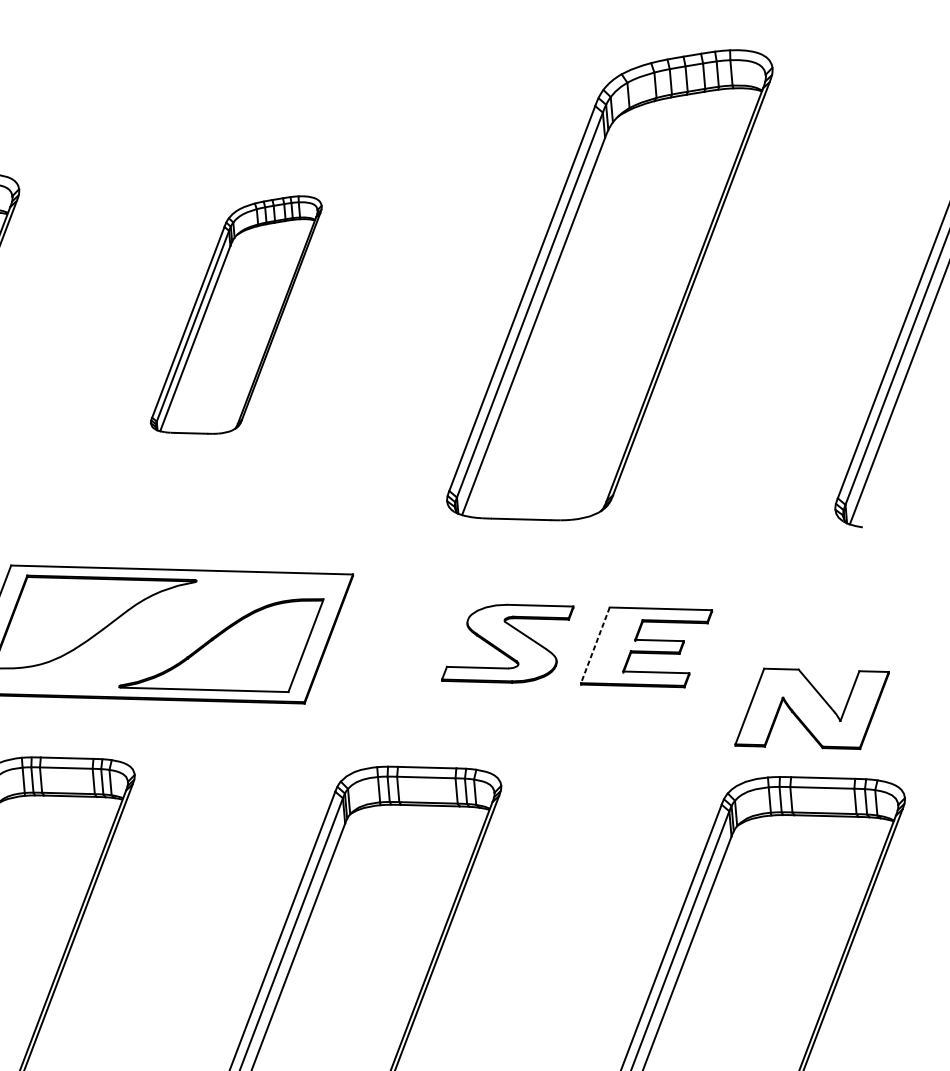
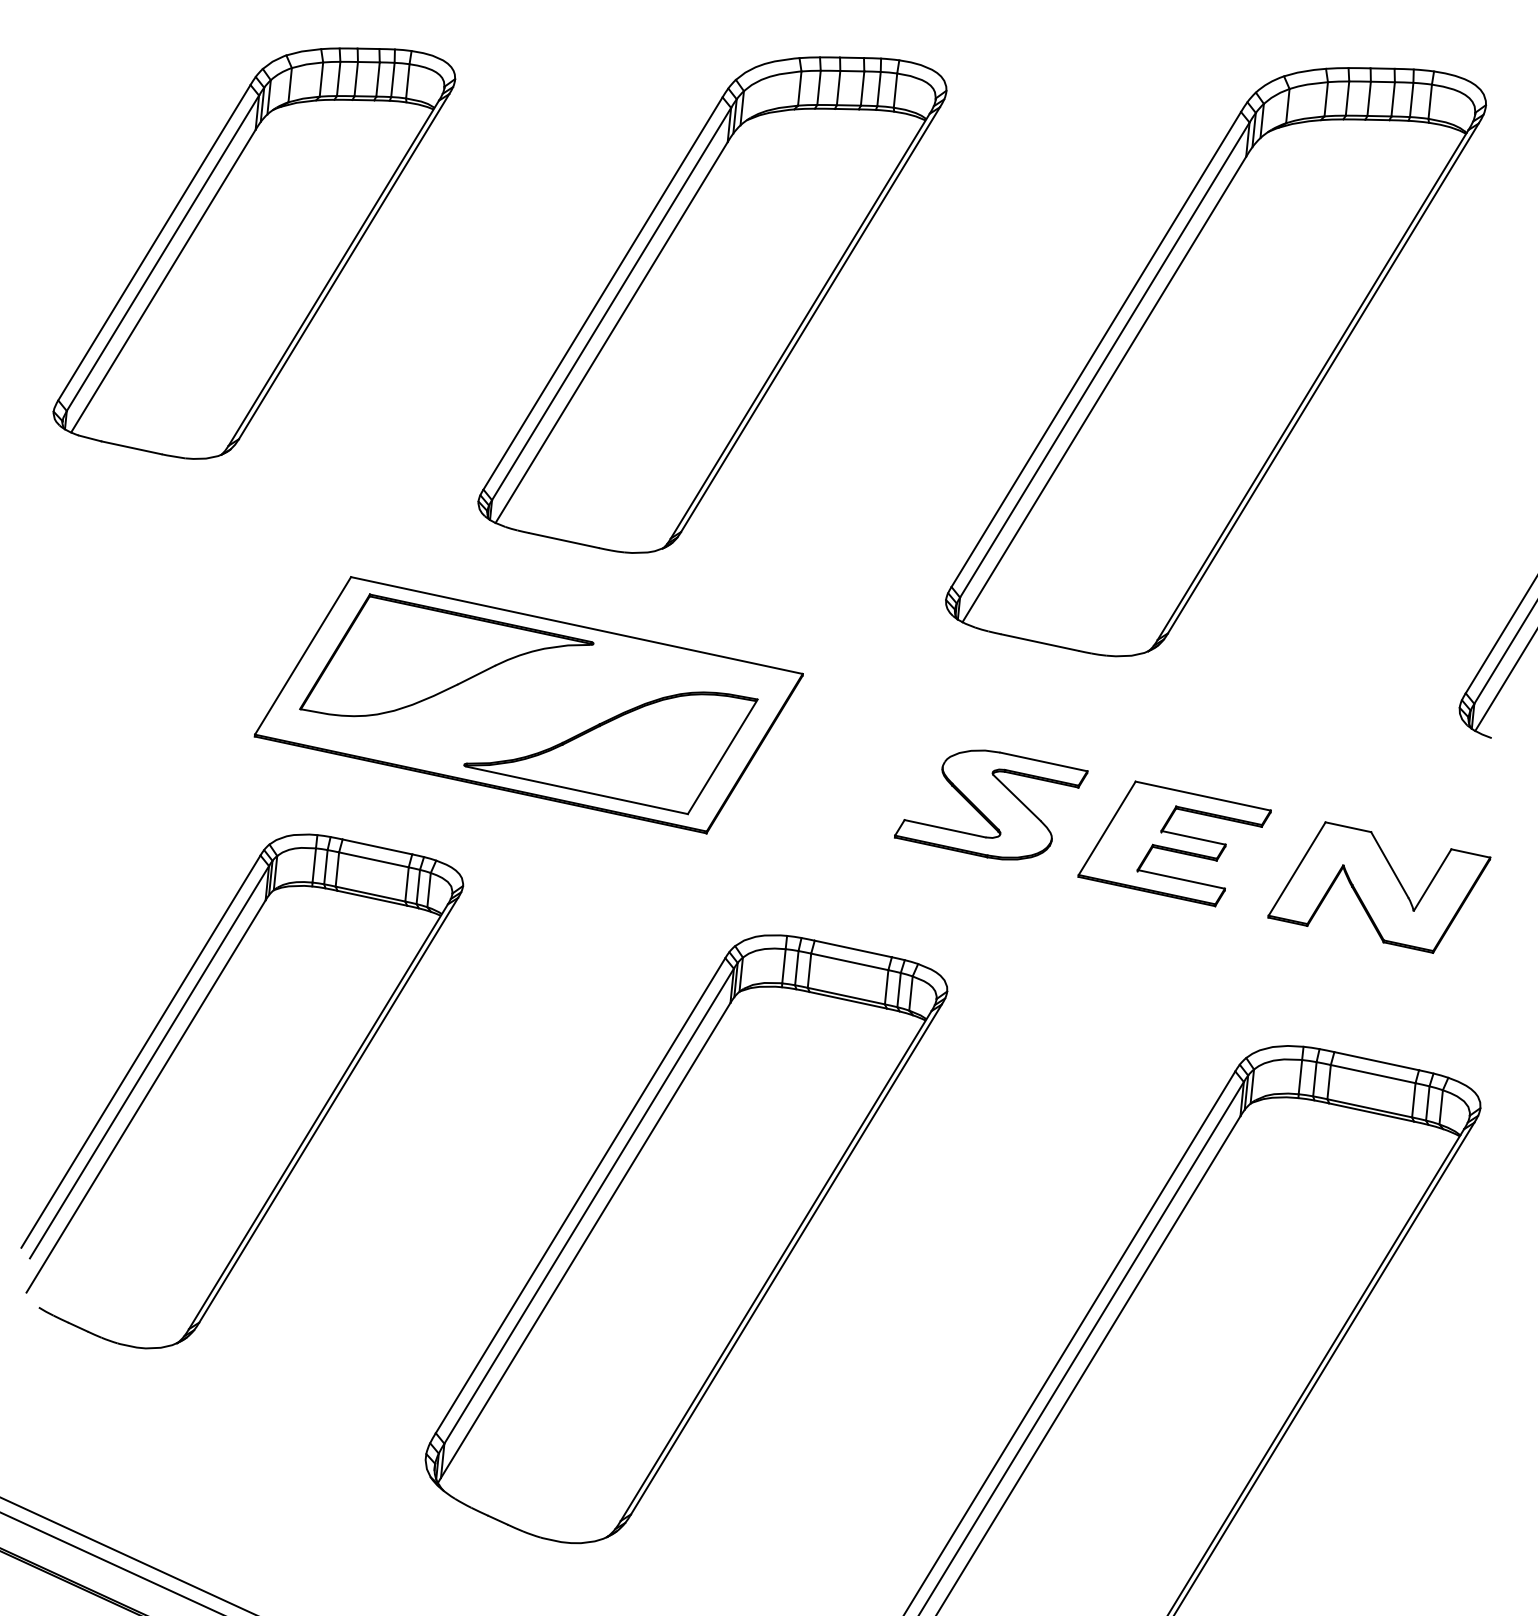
part: (237, 318) -> (712, 304), size x1.67
line: (595, 645) -> (1107, 828), dashed -> solid
part: (812, 708) -> (1379, 887), moved

